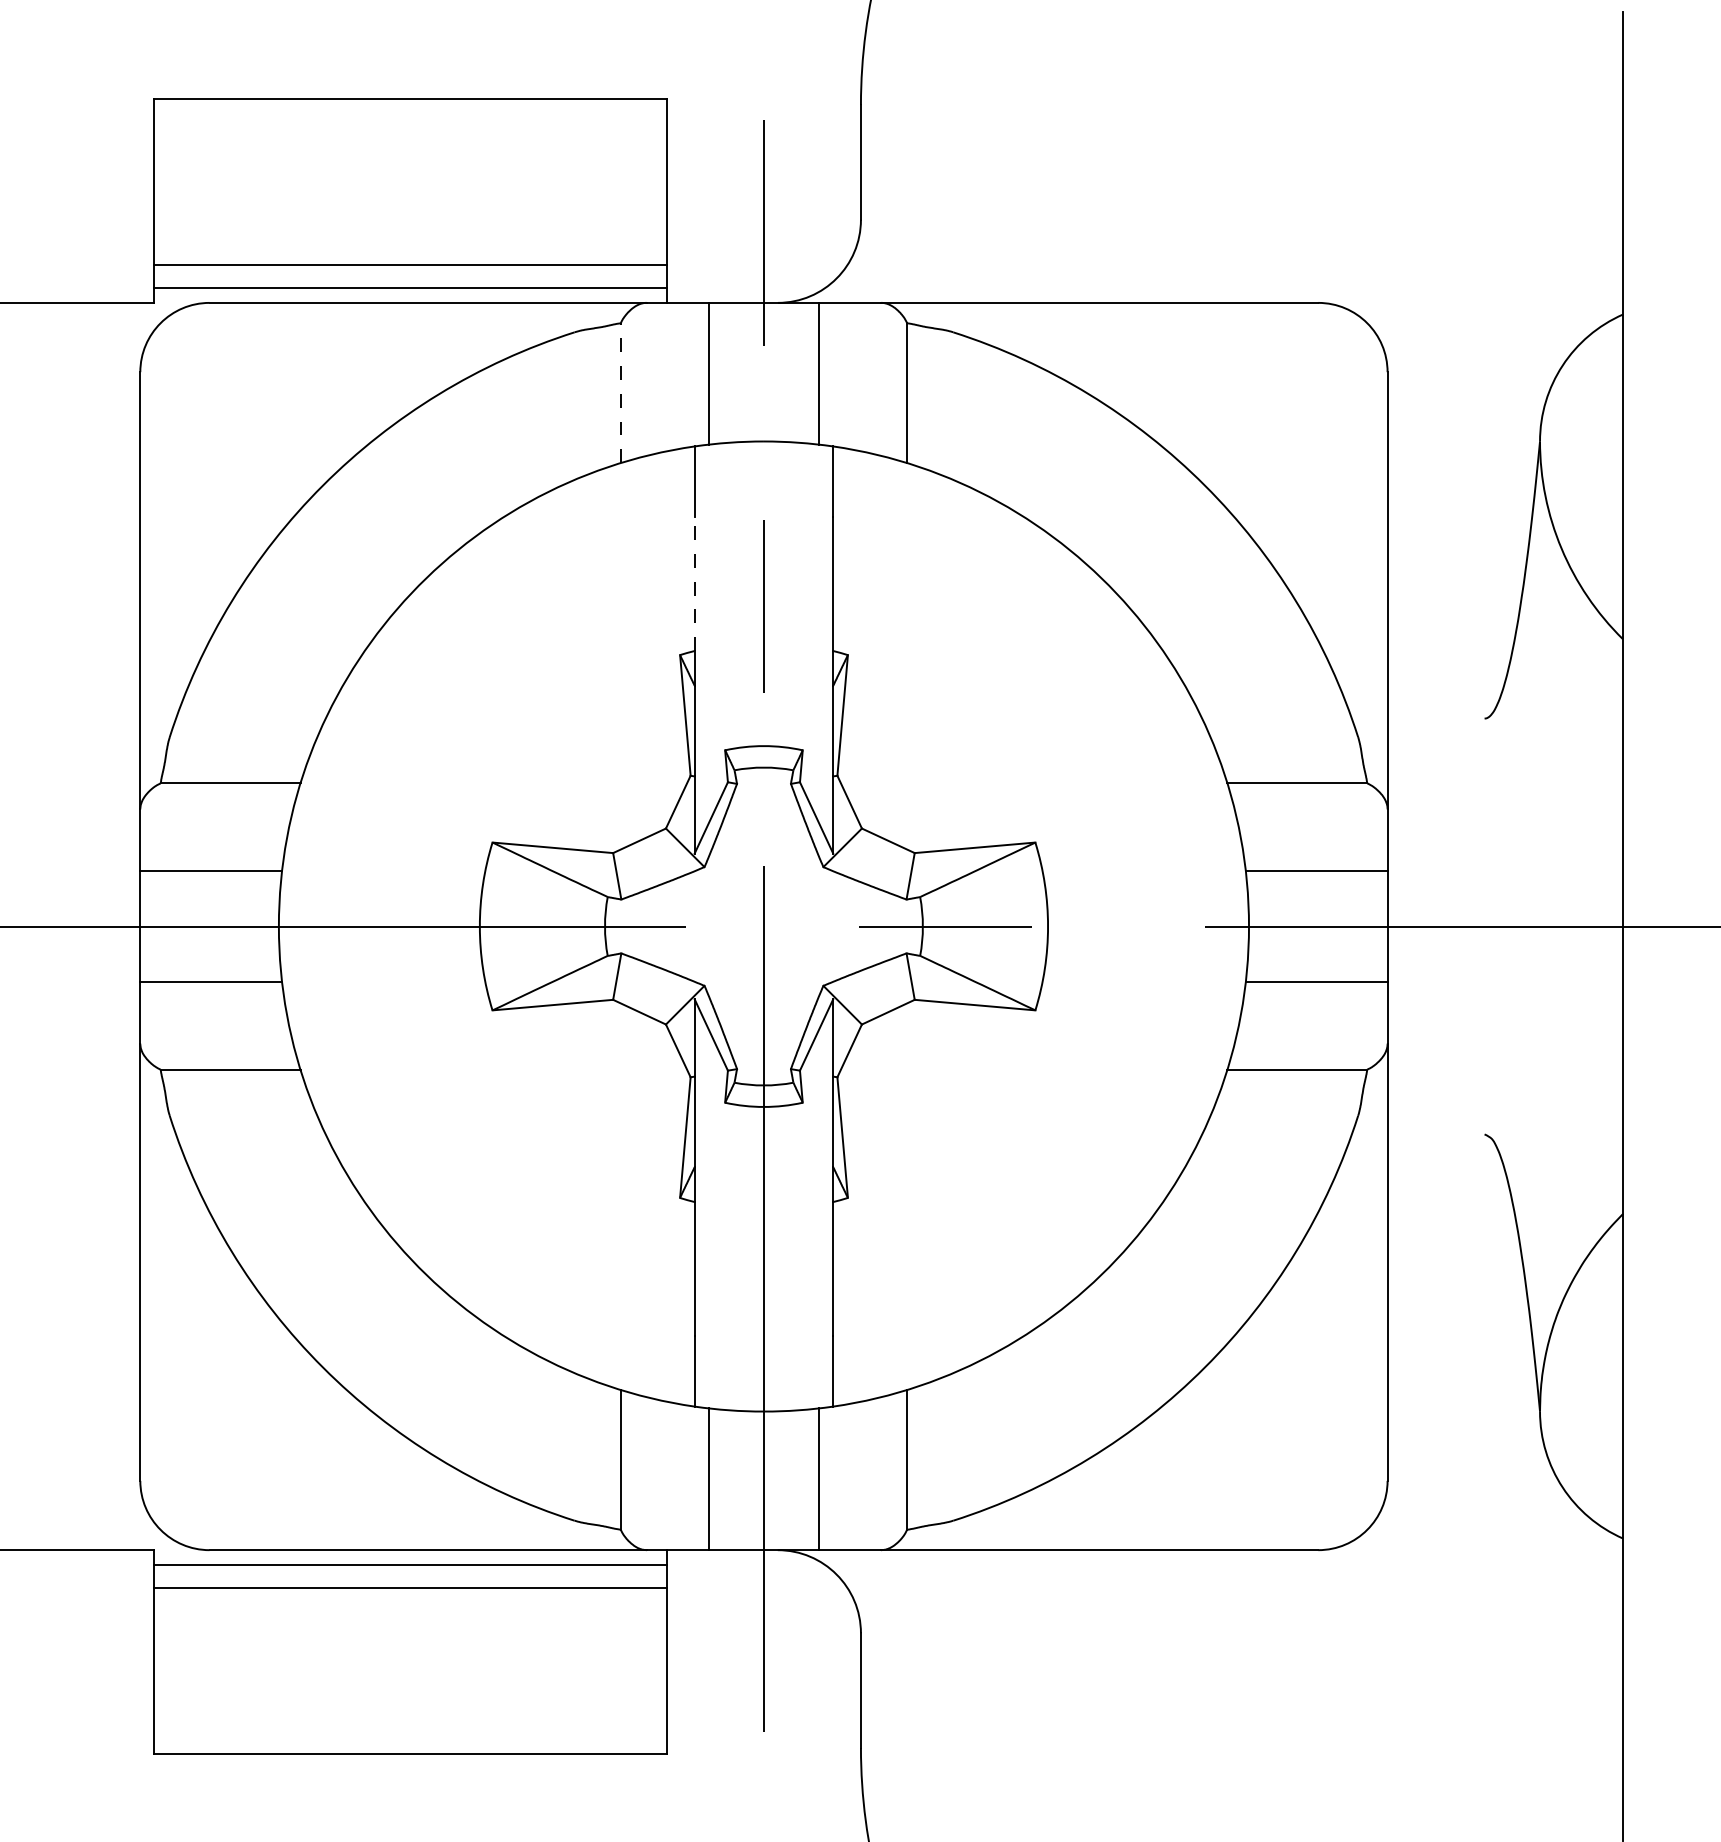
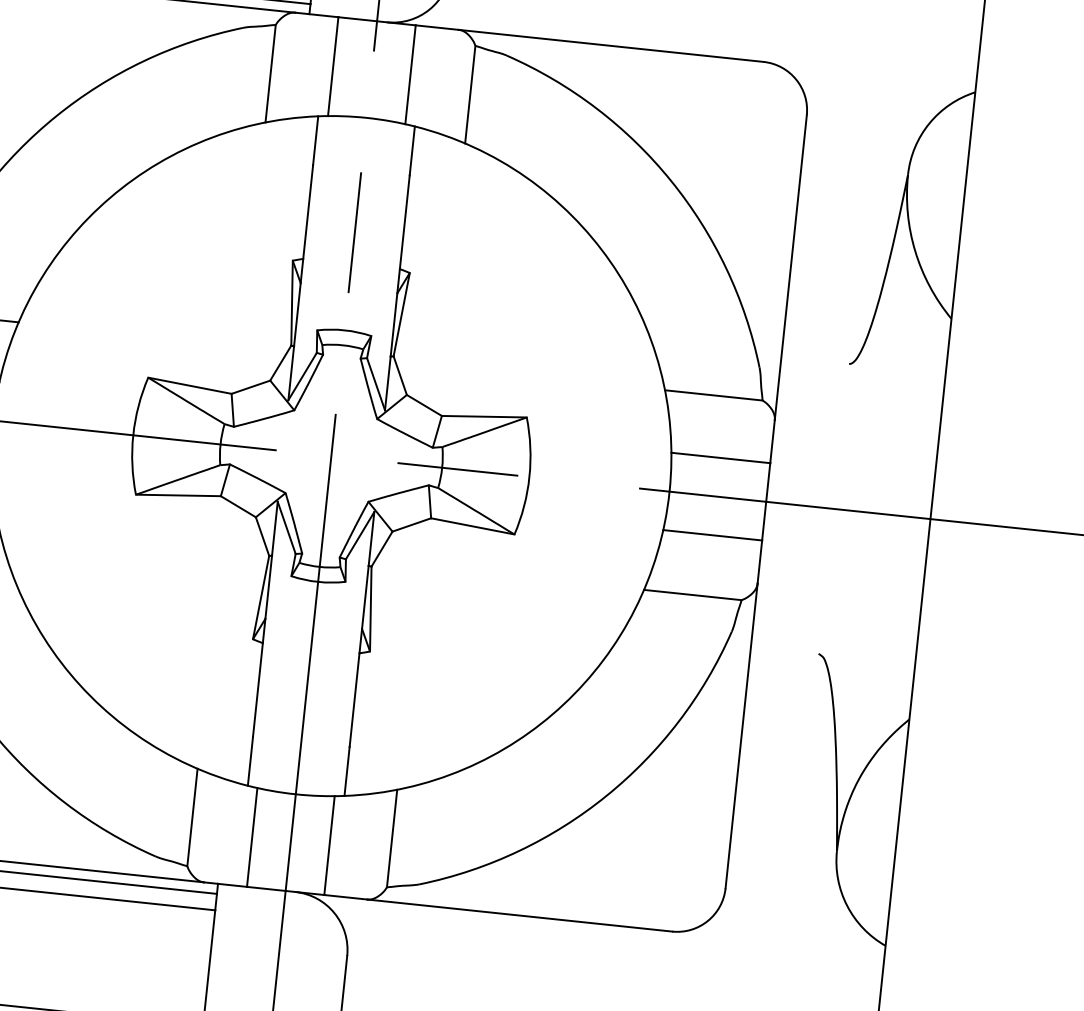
line: (620, 393) -> (270, 73), dashed -> solid
line: (694, 583) -> (308, 211), dashed -> solid

